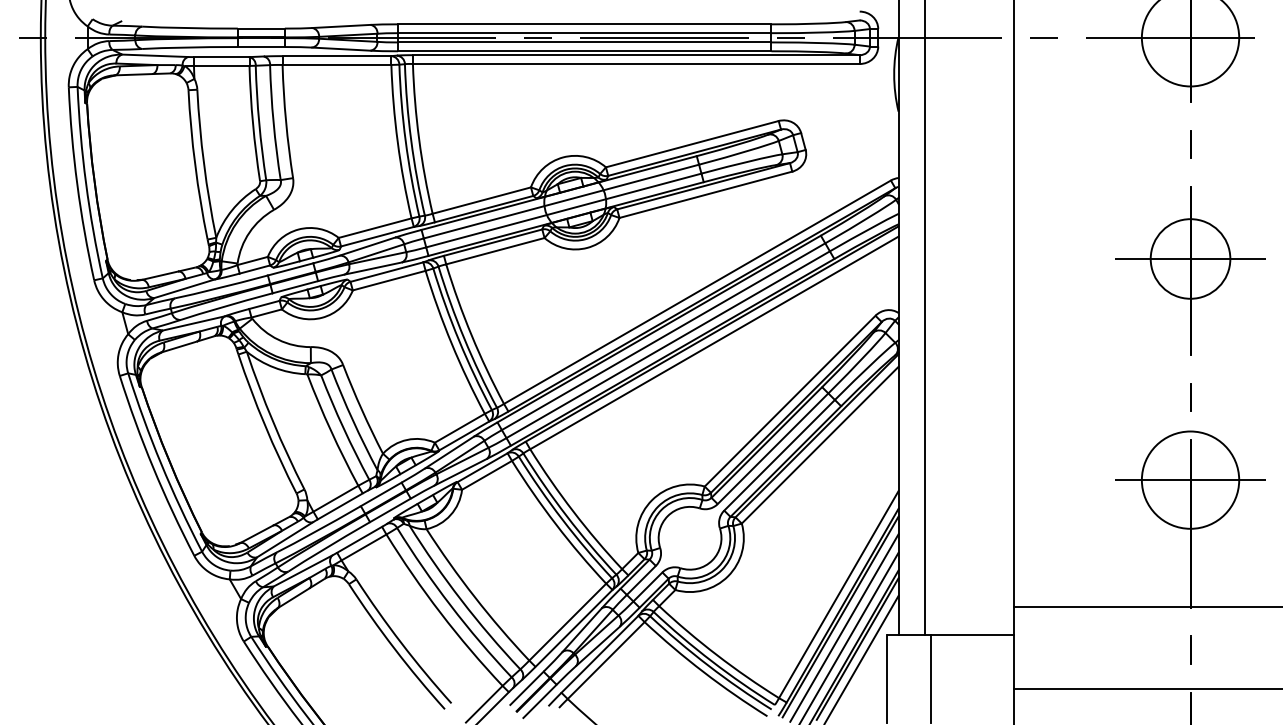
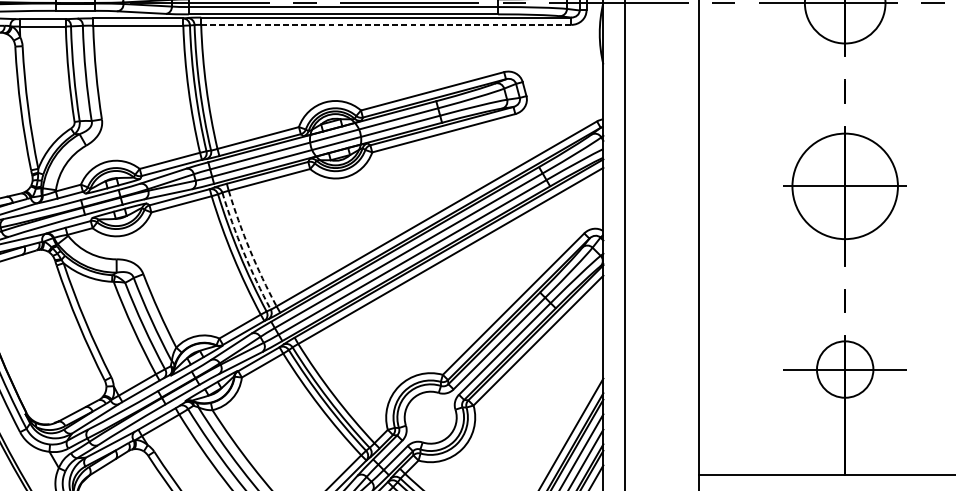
line: (635, 64) -> (385, 25), solid -> dashed
circle: (1190, 258) -> (845, 185), size x1.6
arc: (471, 335) -> (249, 249), solid -> dashed
arc: (464, 338) -> (243, 252), solid -> dashed
circle: (1190, 479) -> (845, 369), size x0.7

